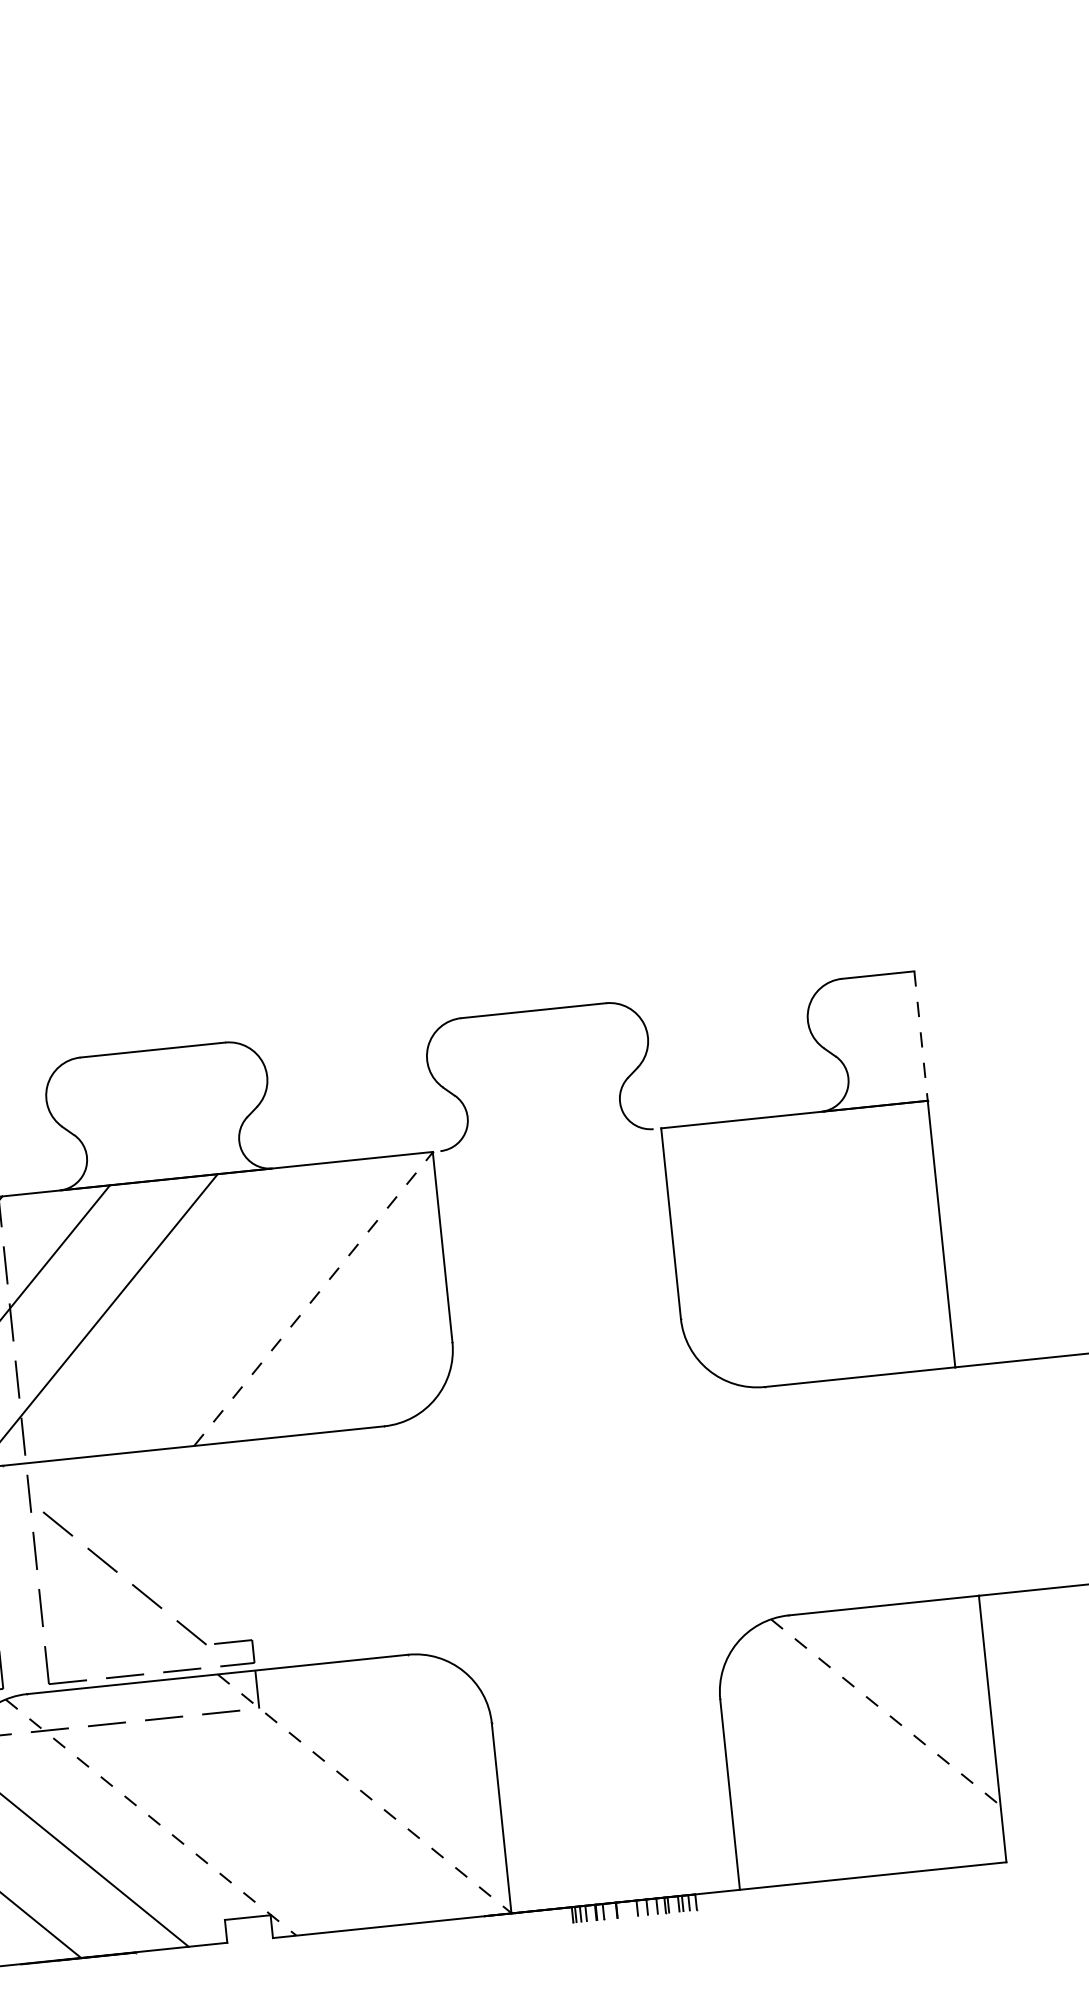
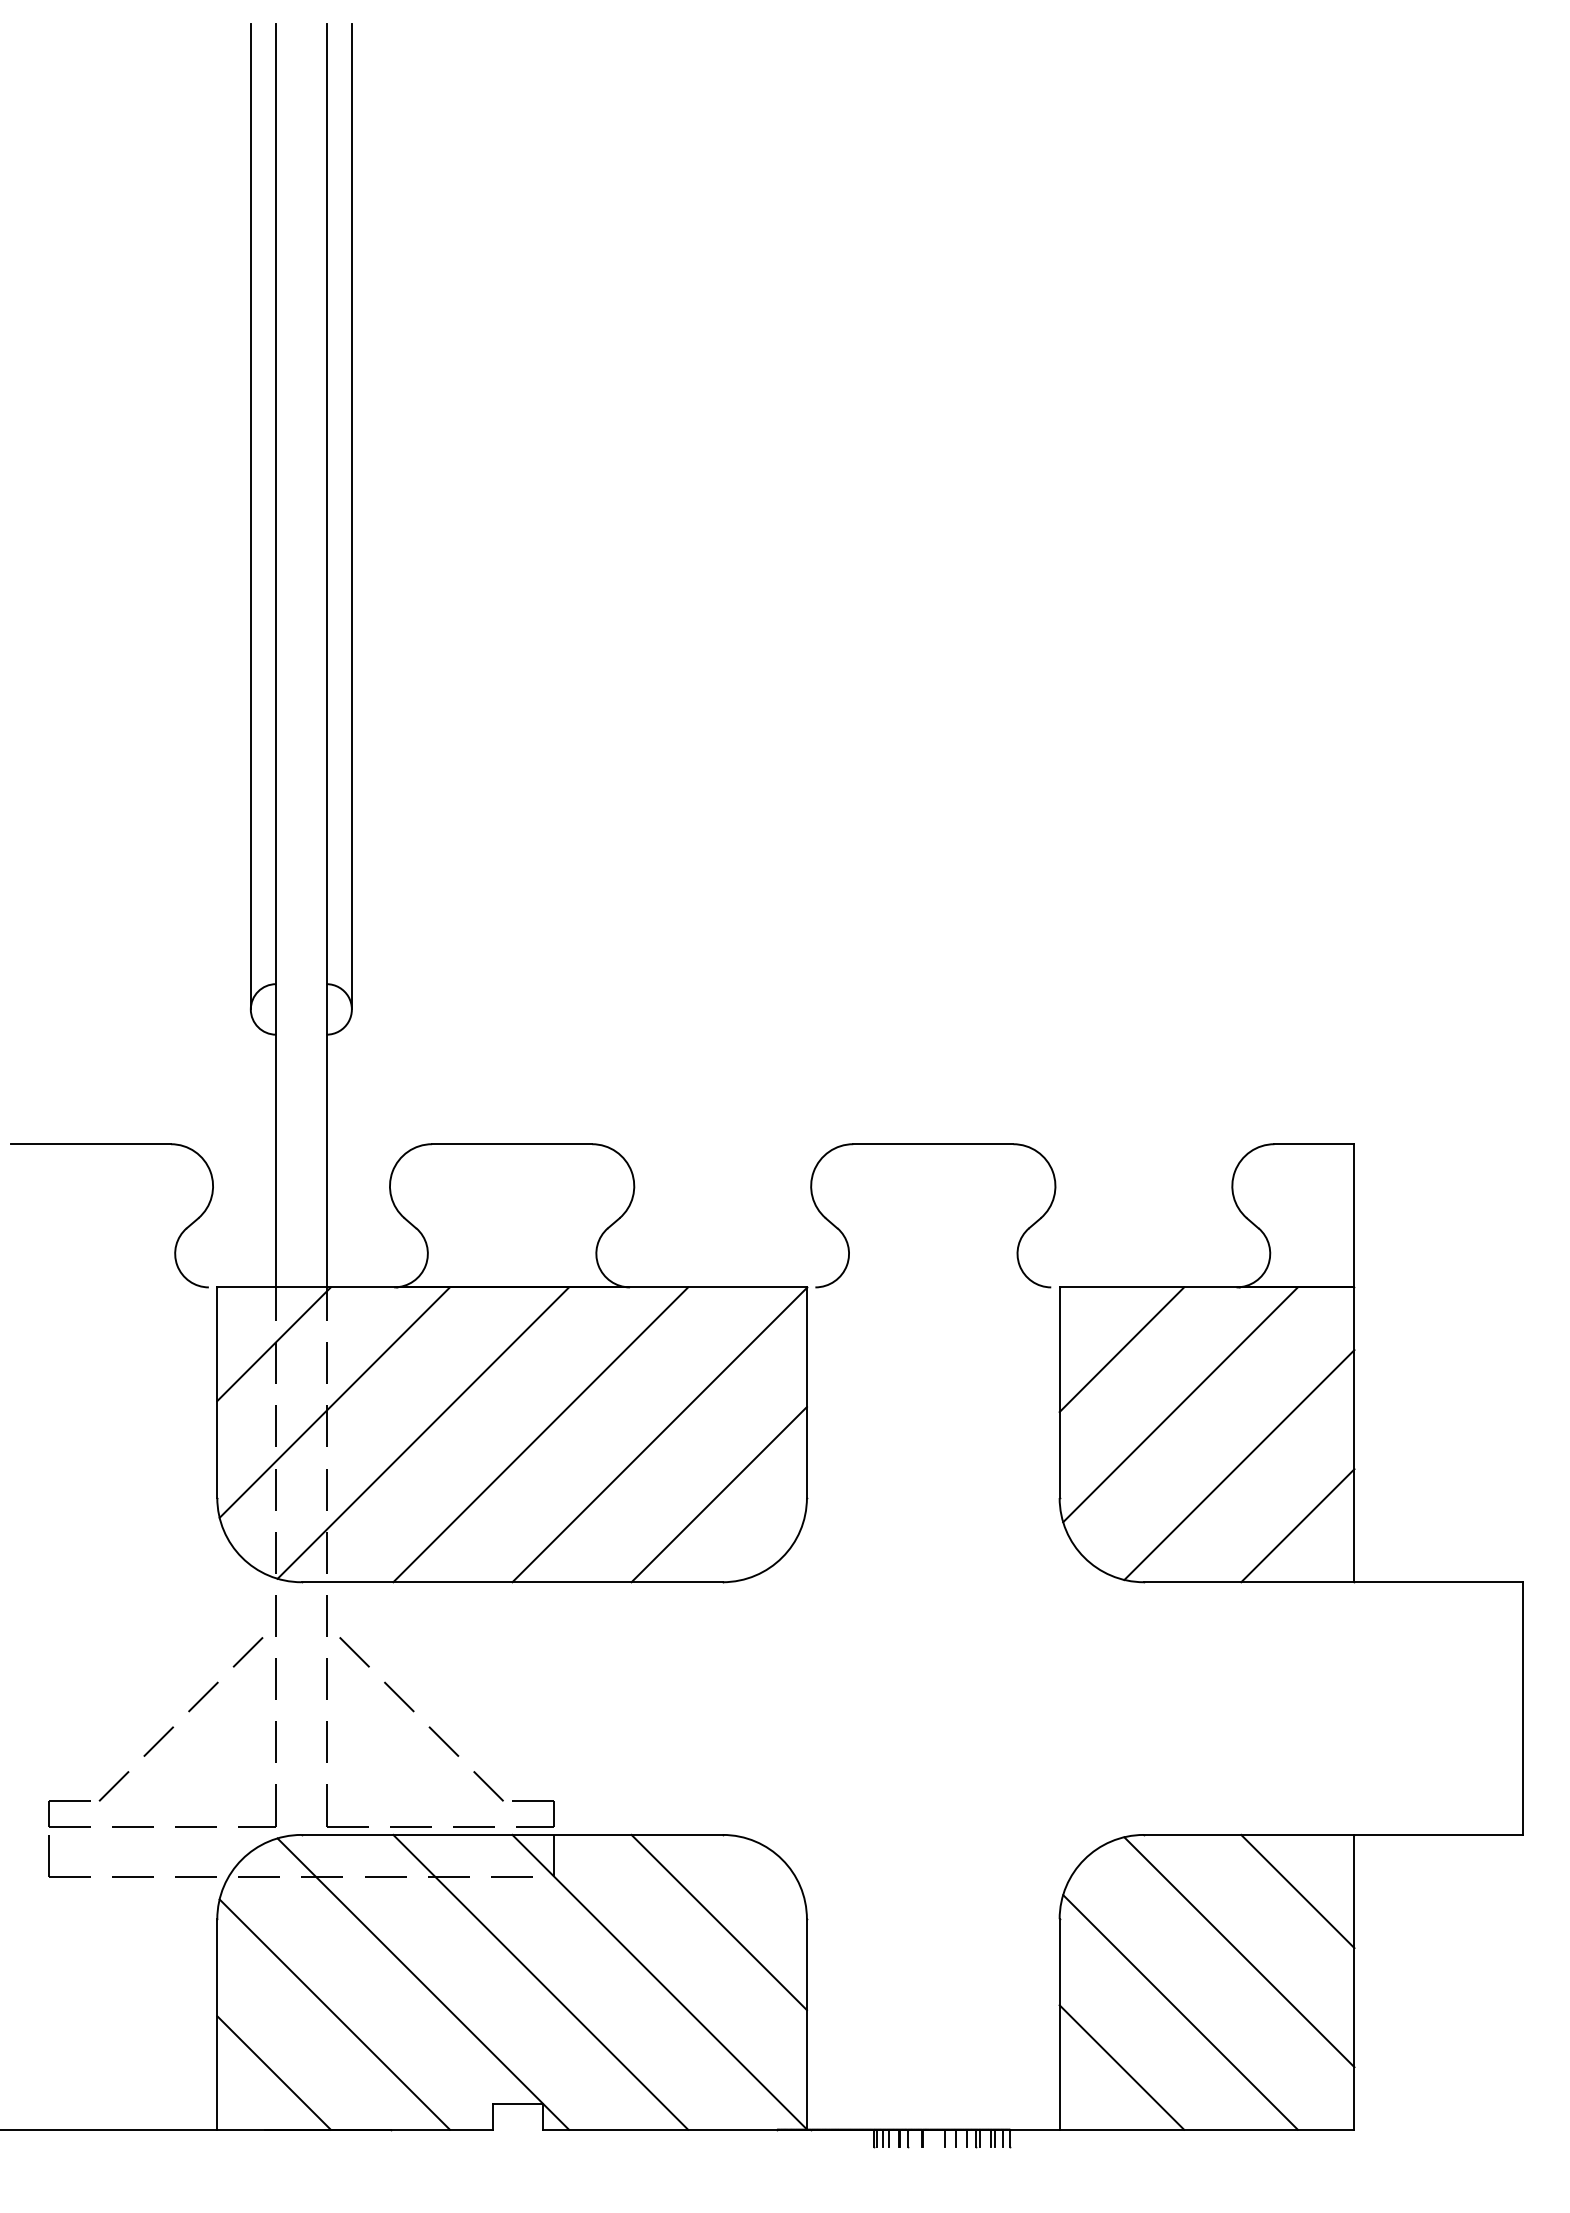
line: (921, 1035) -> (1354, 1215), dashed -> solid
line: (722, 1178) -> (1121, 1349), added
line: (781, 1222) -> (1180, 1404), added
line: (840, 1272) -> (1239, 1465), added
line: (314, 1298) -> (660, 1434), dashed -> solid
line: (205, 1309) -> (540, 1434), added
line: (898, 1321) -> (1297, 1525), added
line: (372, 1347) -> (718, 1494), added
line: (932, 1652) -> (1297, 1891), added
line: (885, 1712) -> (1239, 1952), dashed -> solid
line: (412, 1734) -> (718, 1922), added
line: (838, 1772) -> (1180, 2012), added
line: (365, 1793) -> (660, 1982), dashed -> solid
line: (256, 1804) -> (540, 1981), added
line: (151, 1817) -> (423, 1984), dashed -> solid
line: (790, 1827) -> (1121, 2067), added

